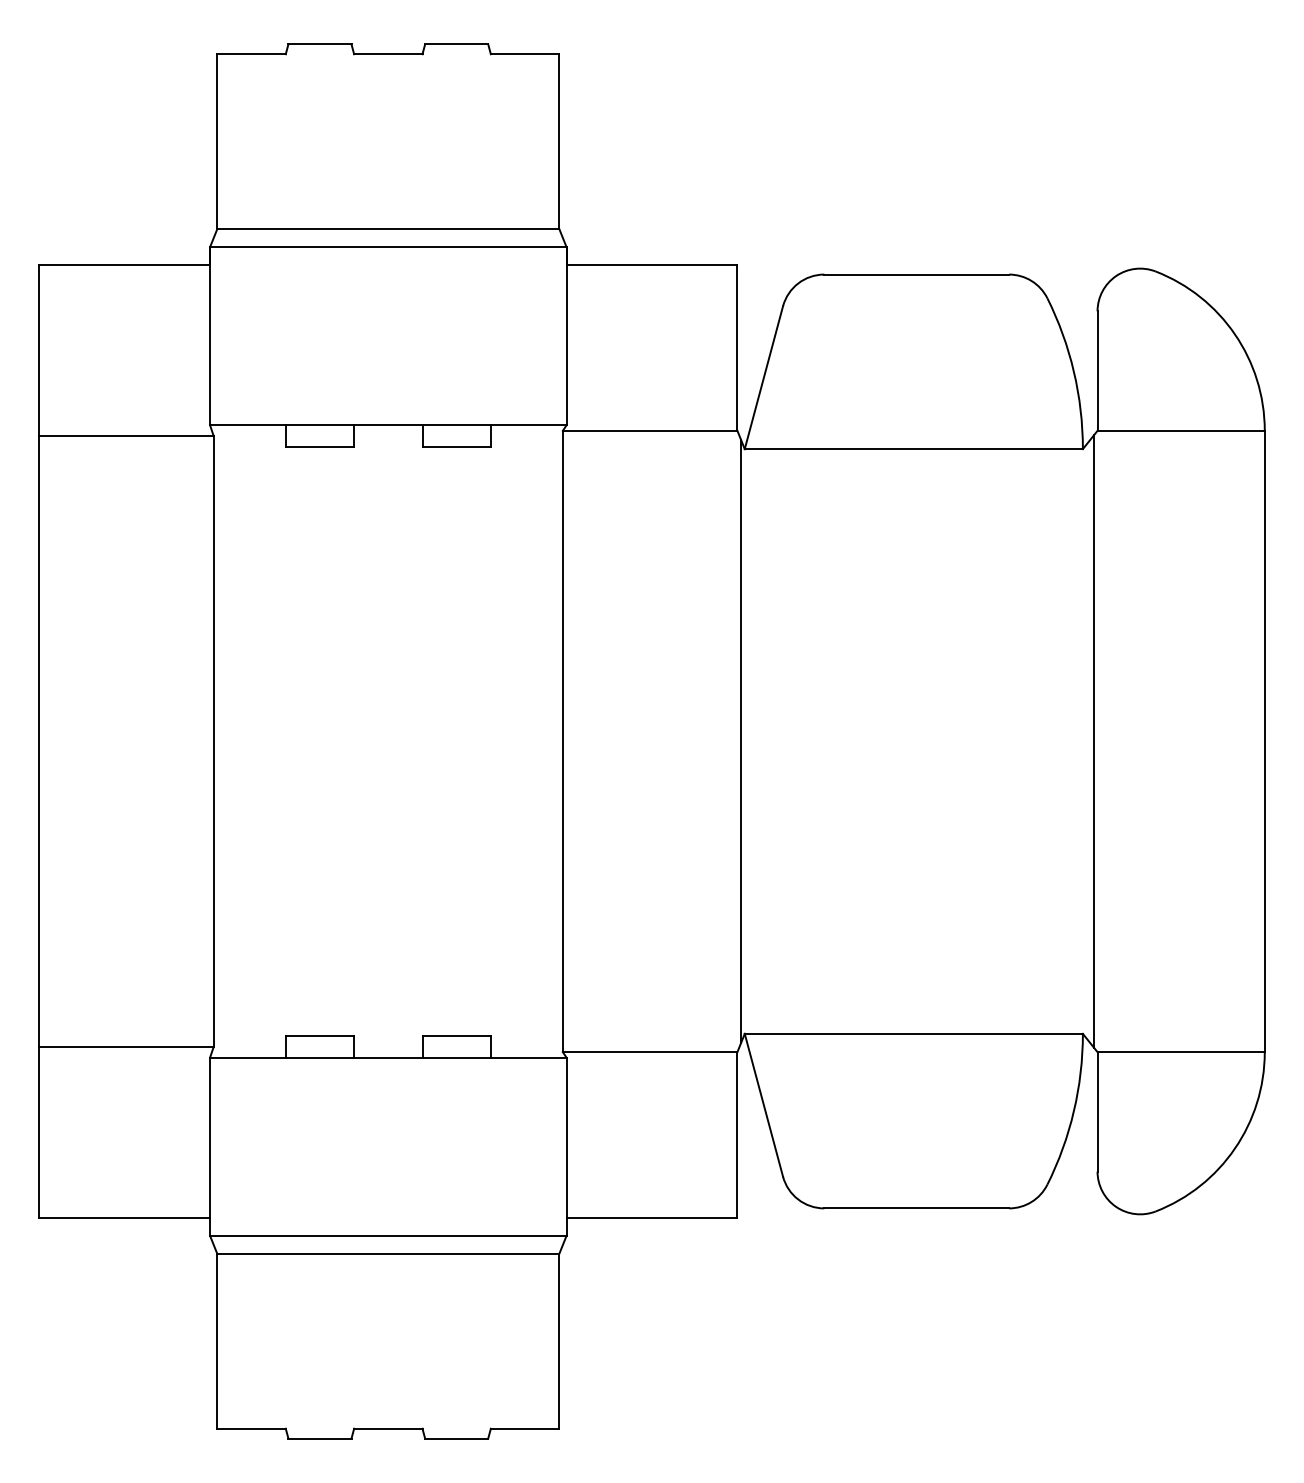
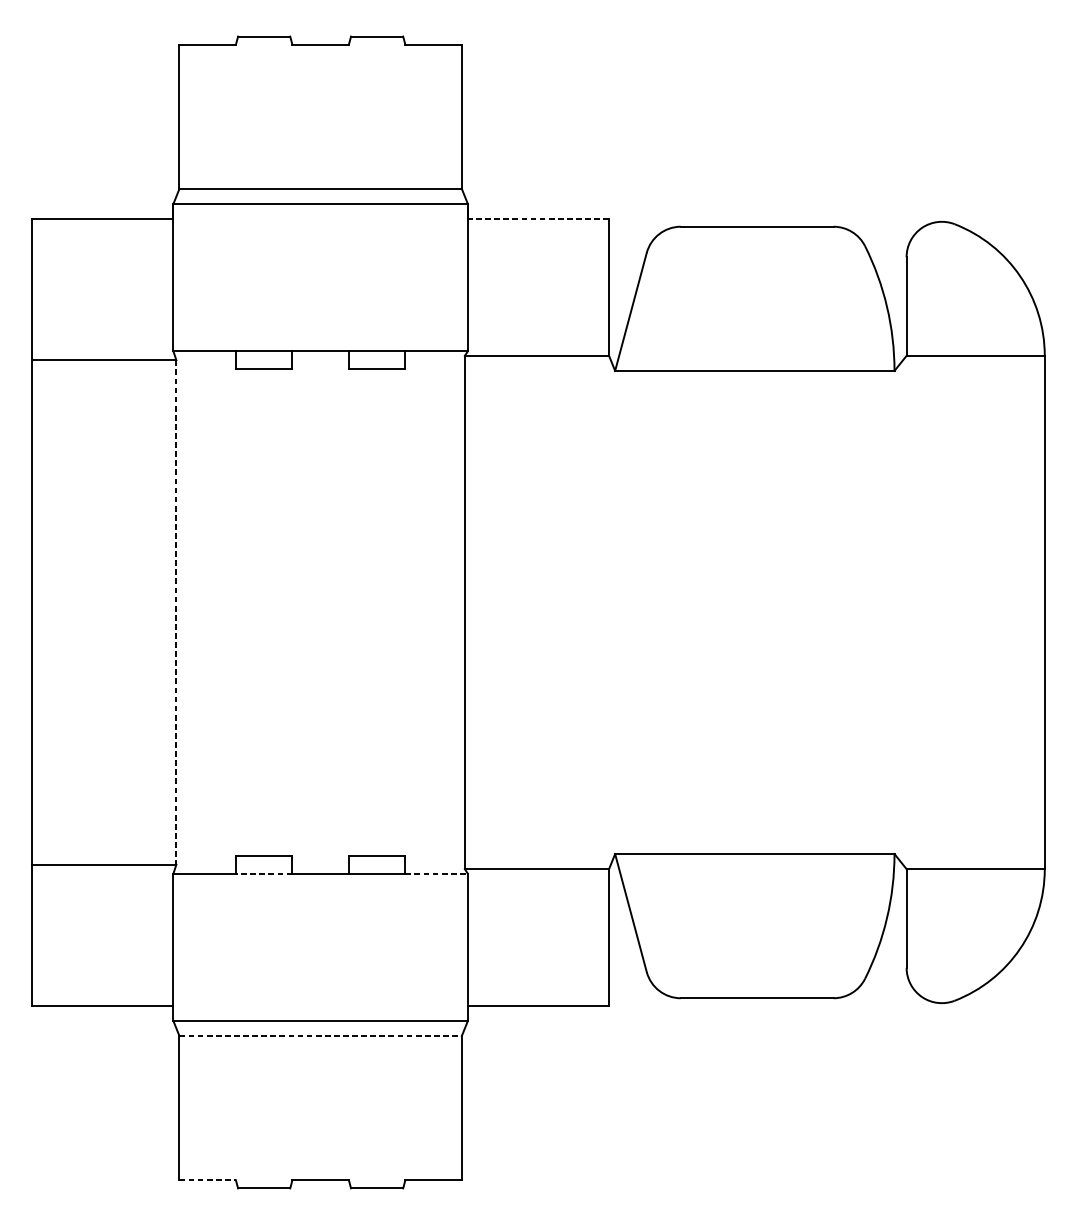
line: (651, 265) -> (538, 219), solid -> dashed
line: (213, 741) -> (176, 612), solid -> dashed
line: (741, 741) -> (612, 612), removed
line: (1093, 741) -> (903, 612), removed
line: (319, 1057) -> (263, 873), solid -> dashed
line: (528, 1057) -> (436, 873), solid -> dashed
line: (388, 1254) -> (320, 1036), solid -> dashed
line: (252, 1428) -> (208, 1180), solid -> dashed

